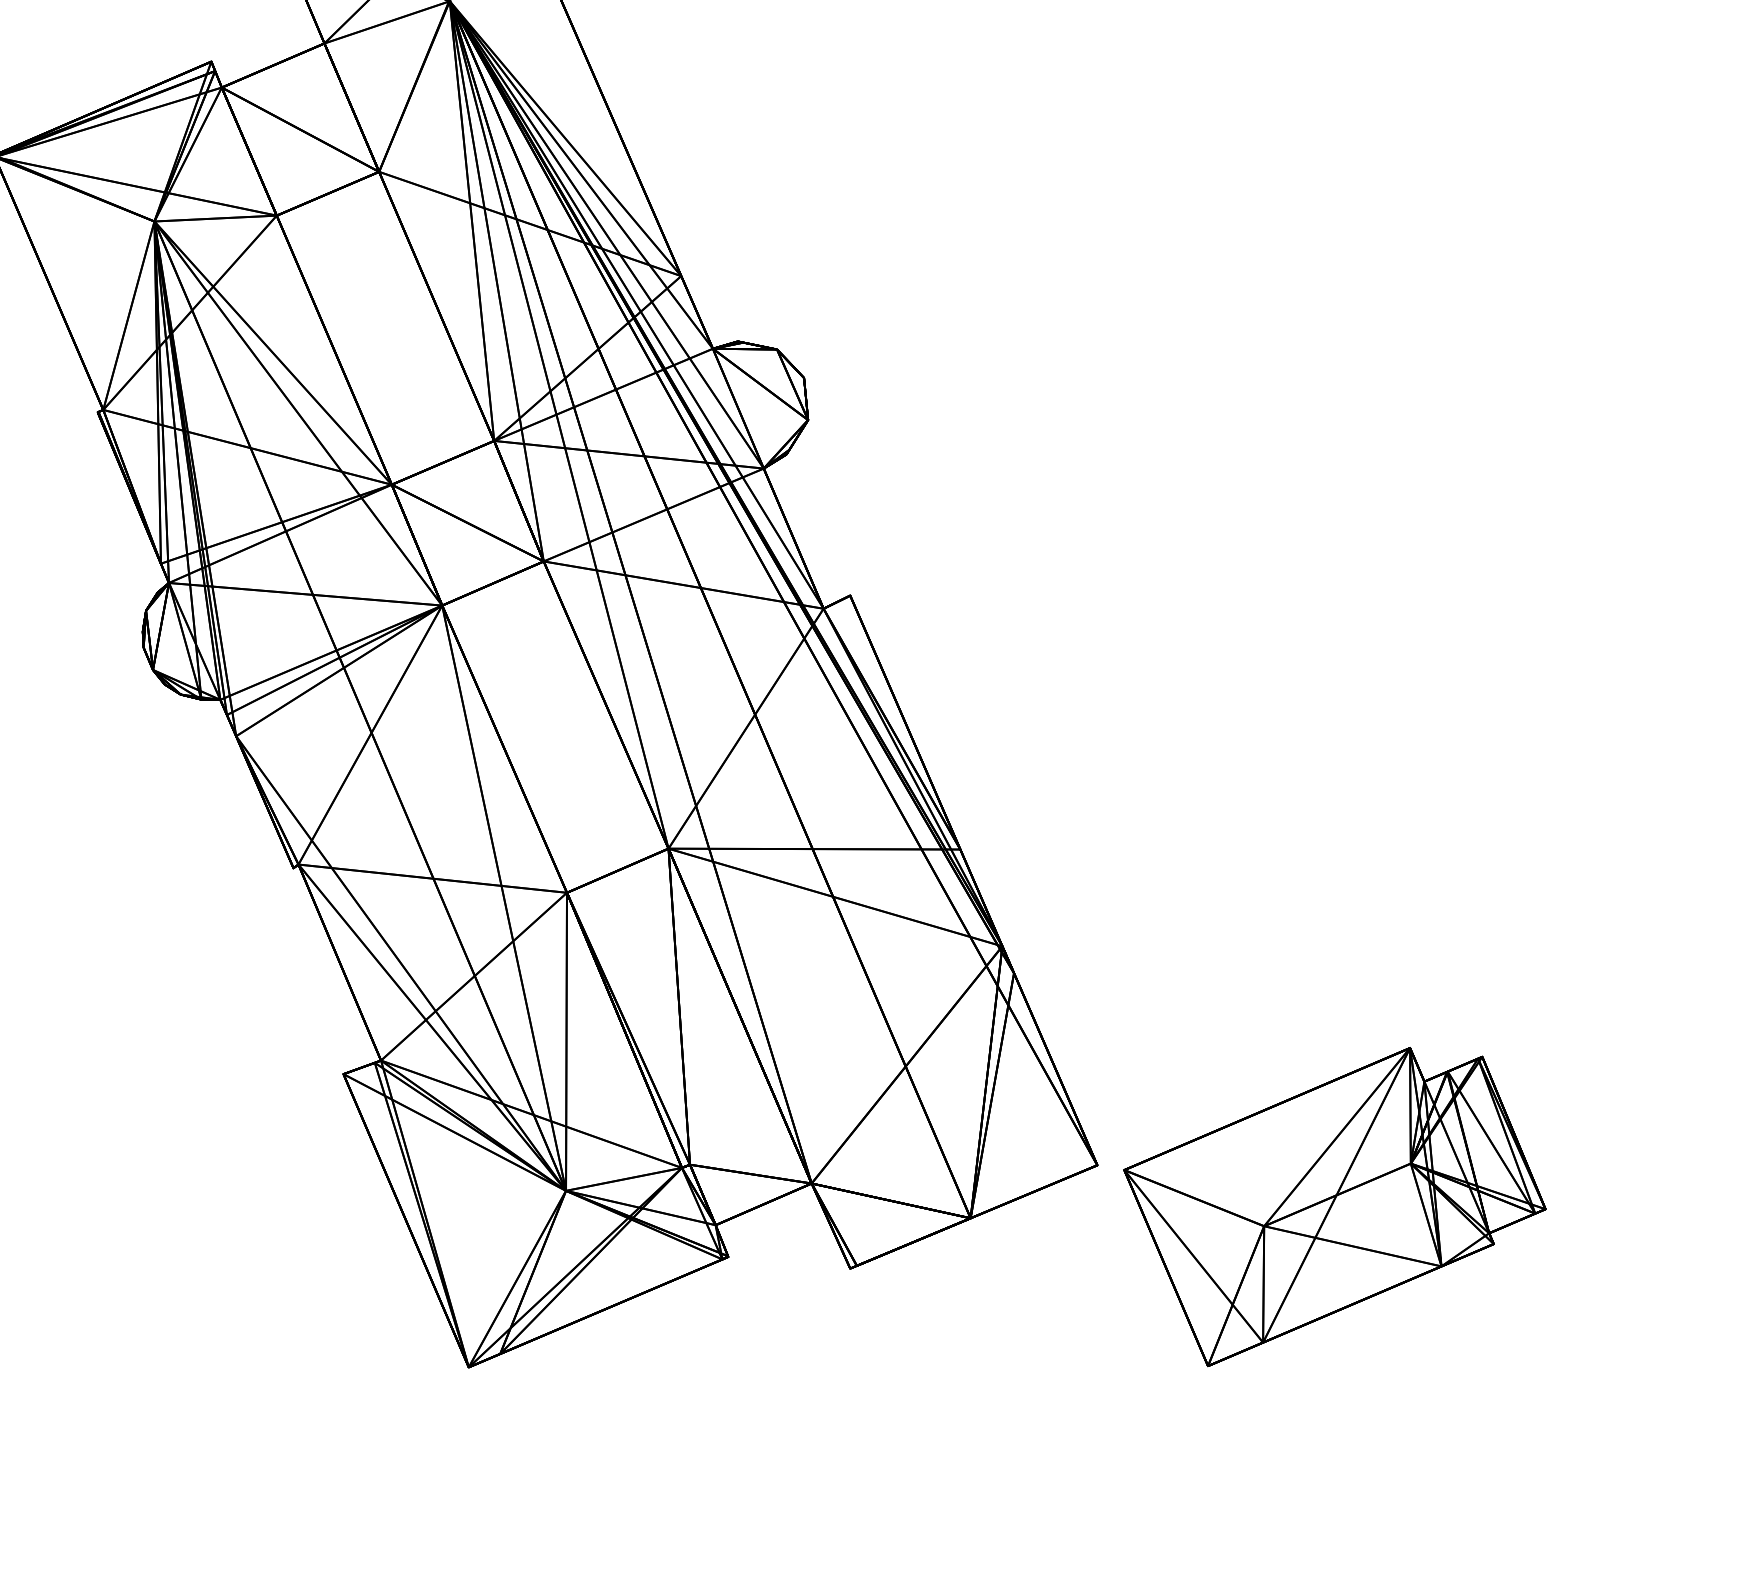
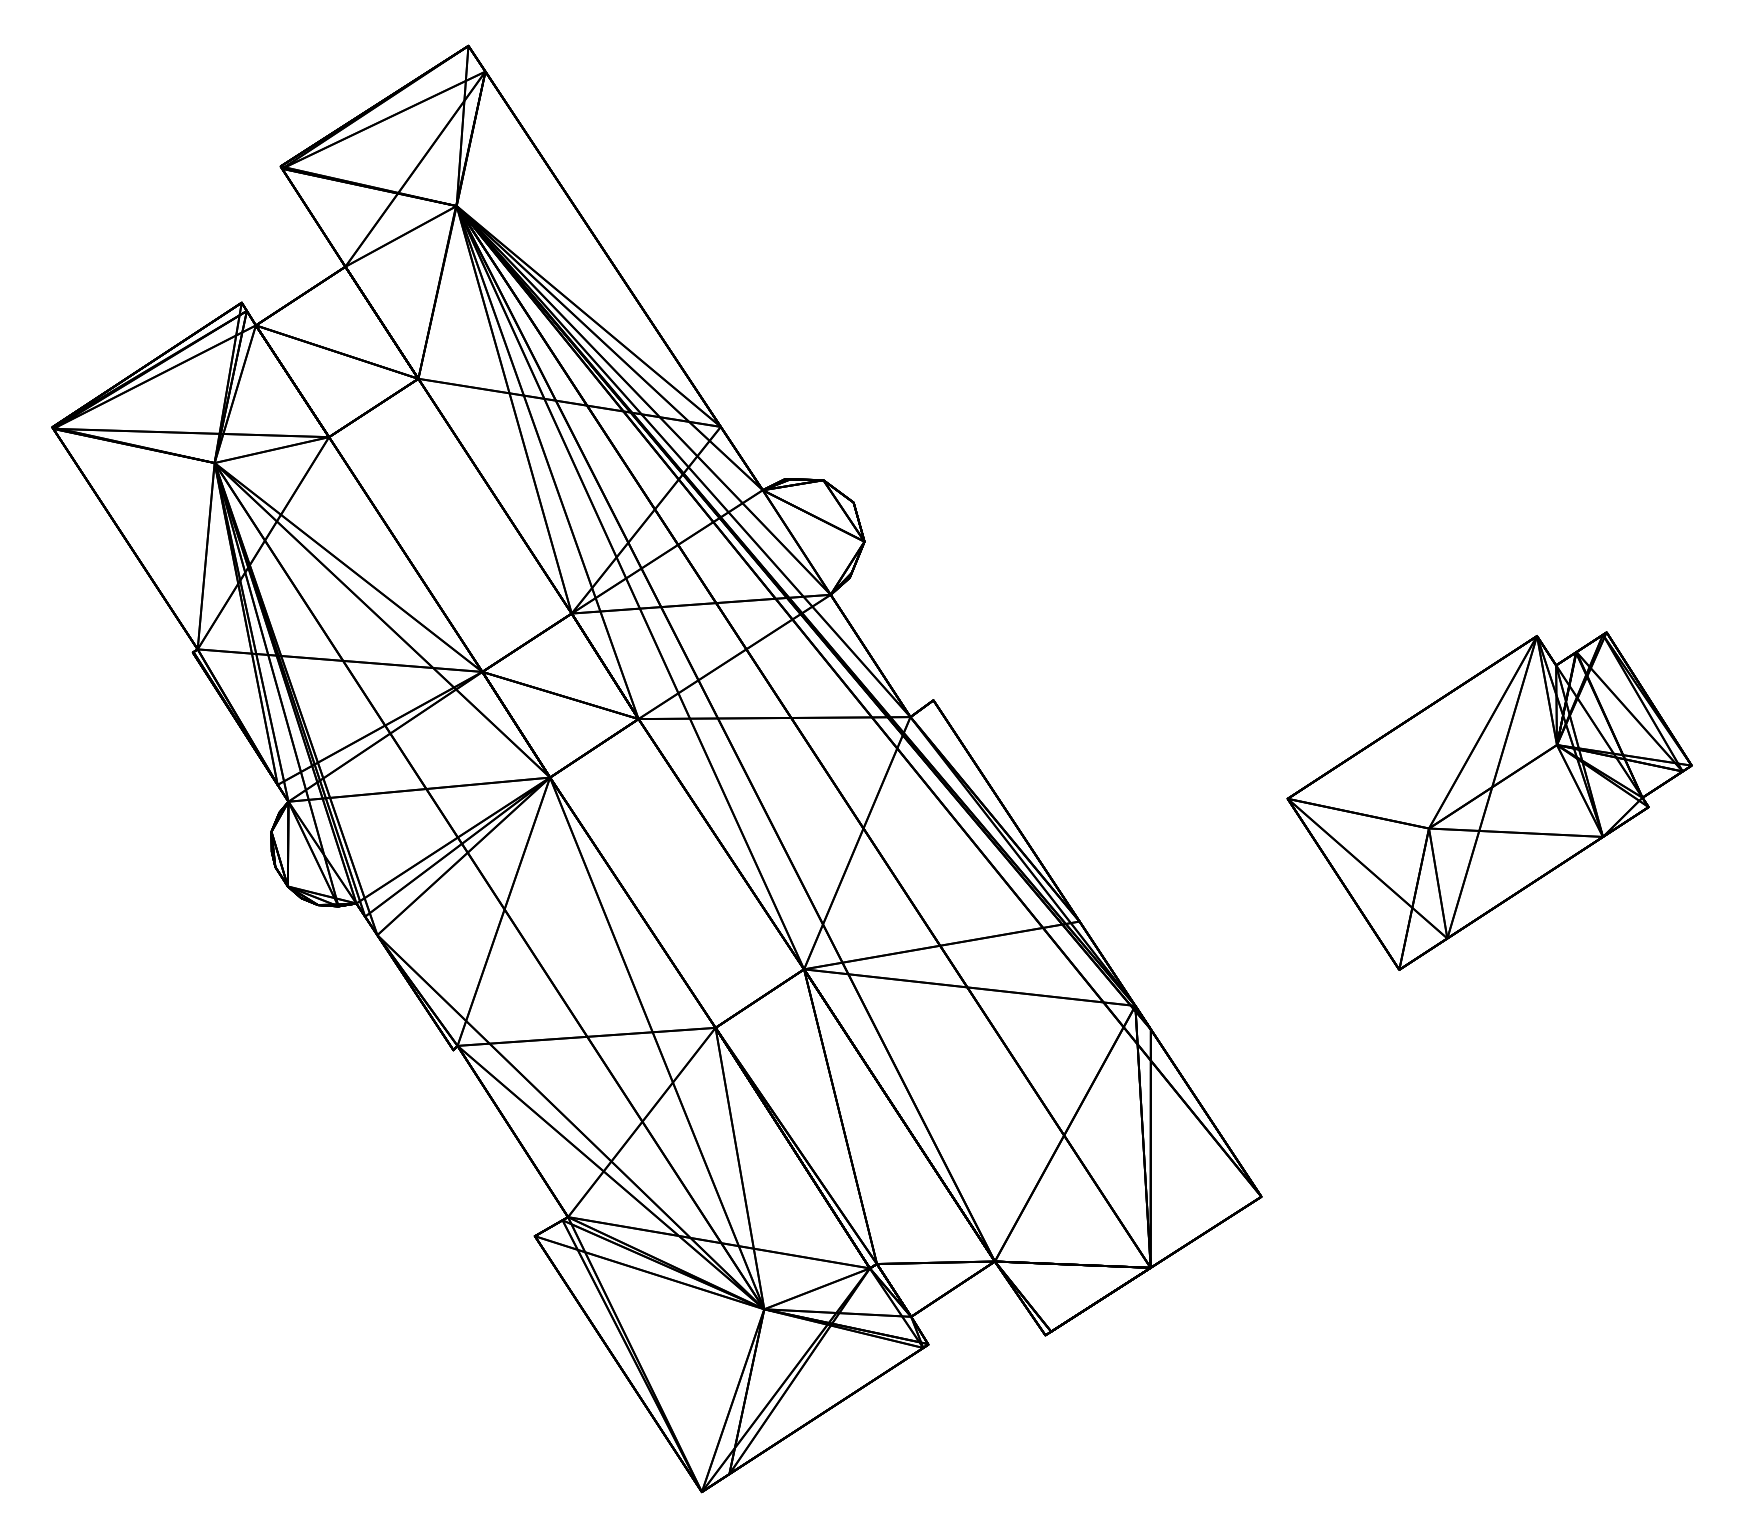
part: (1331, 1208) -> (1489, 800), moved

